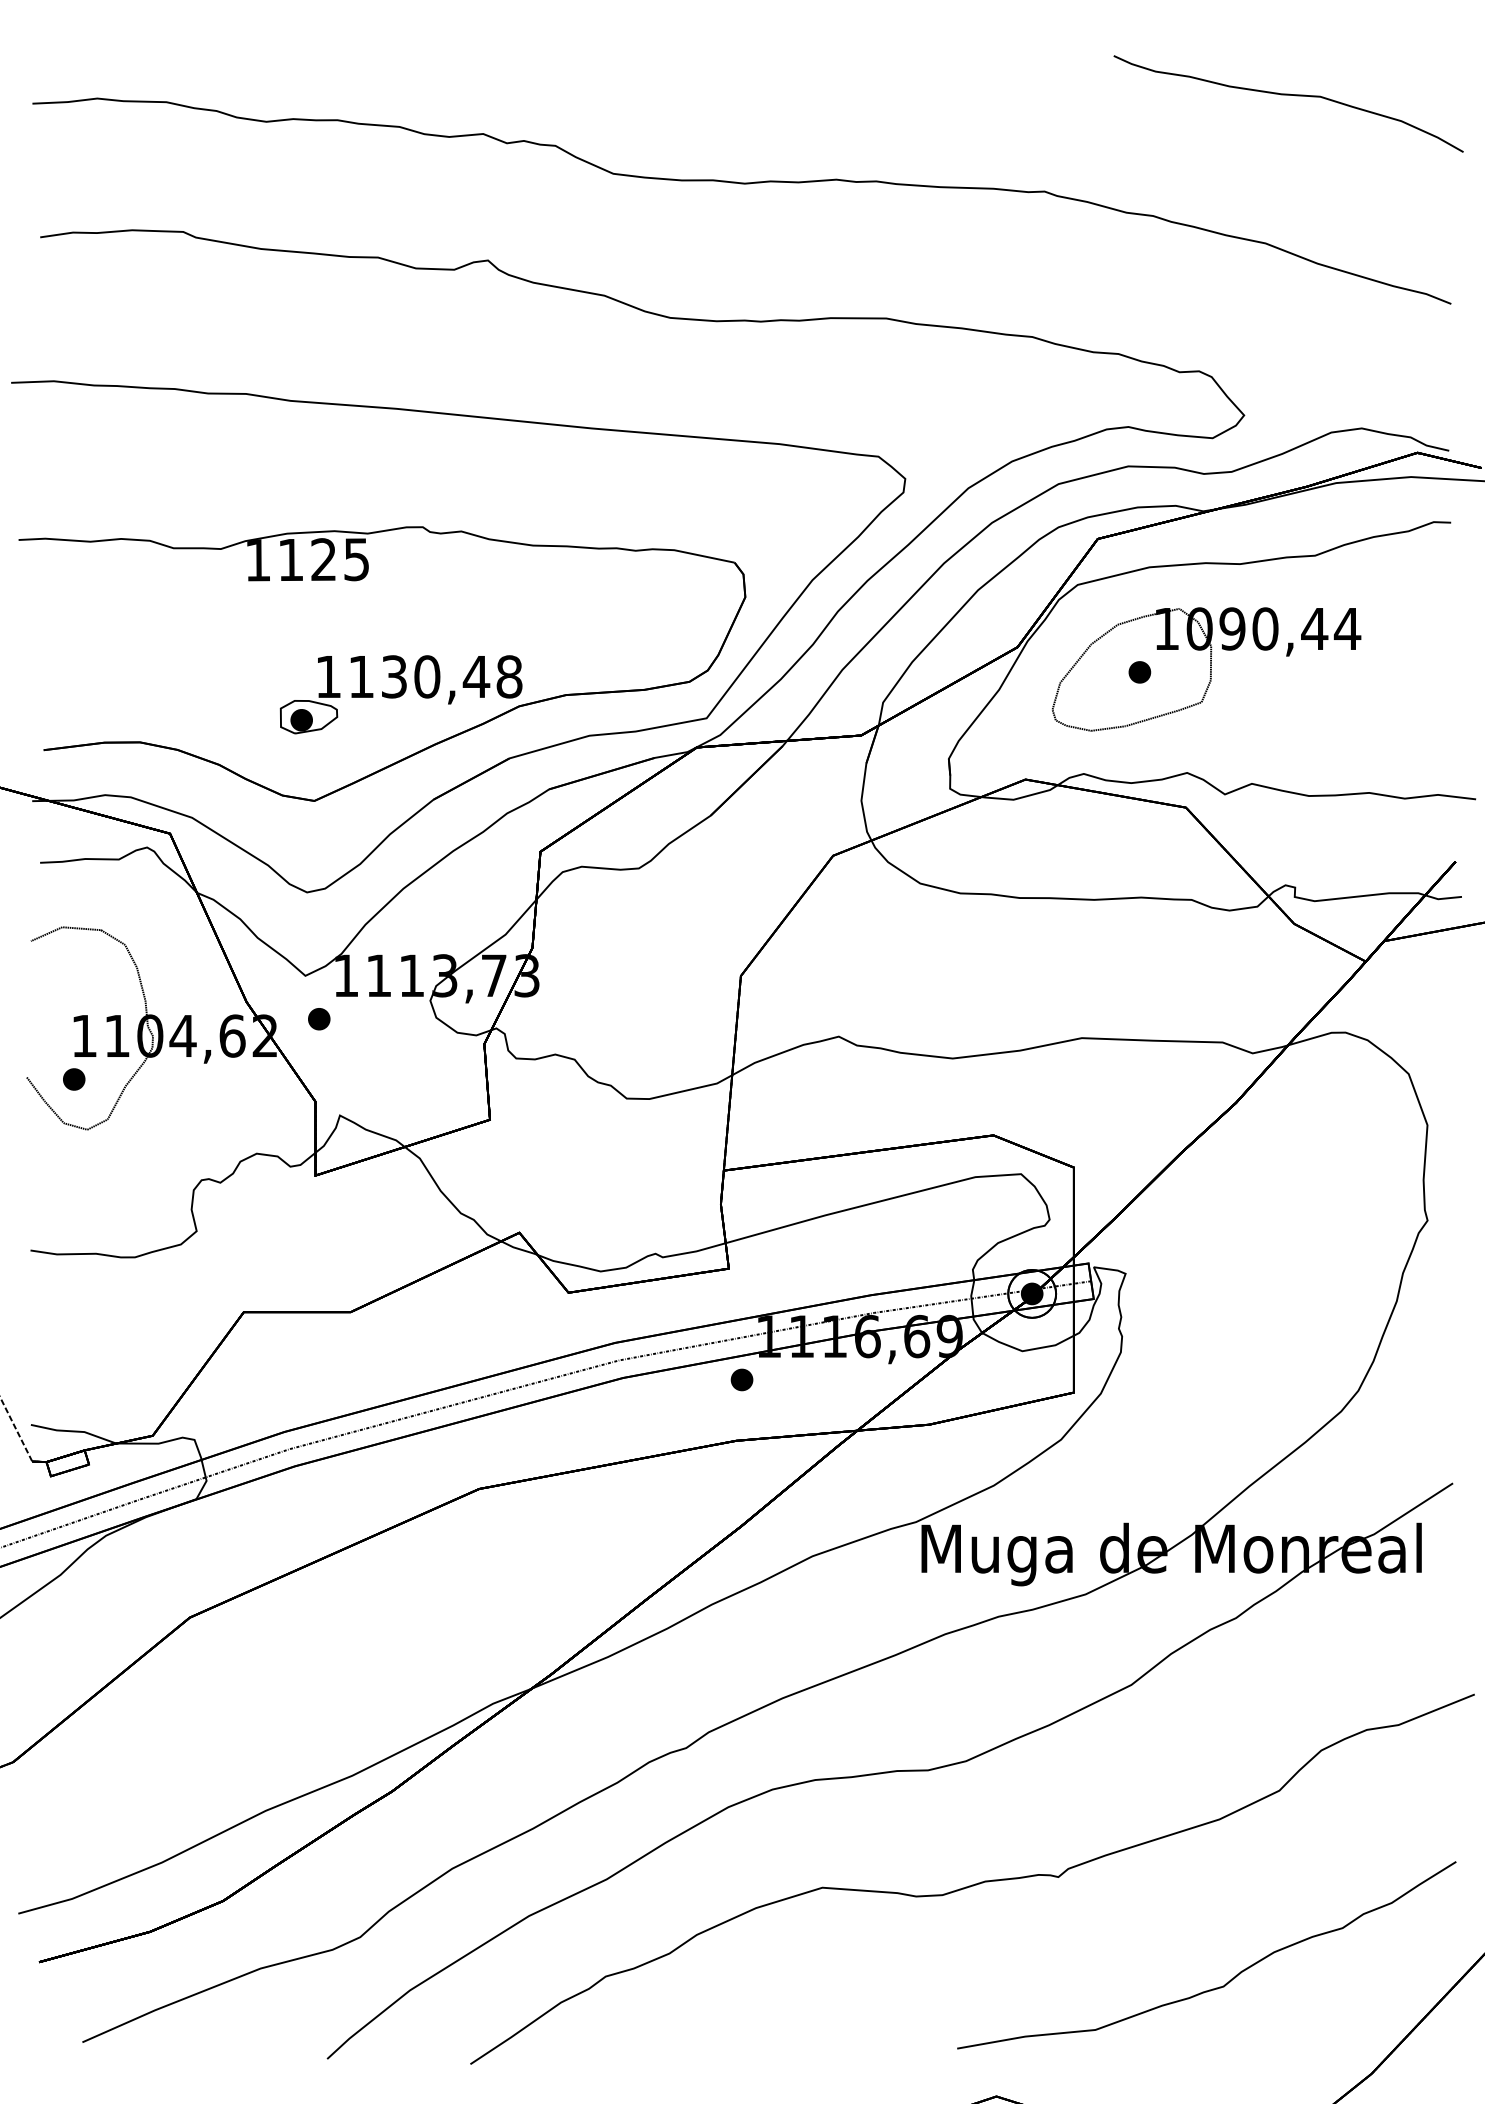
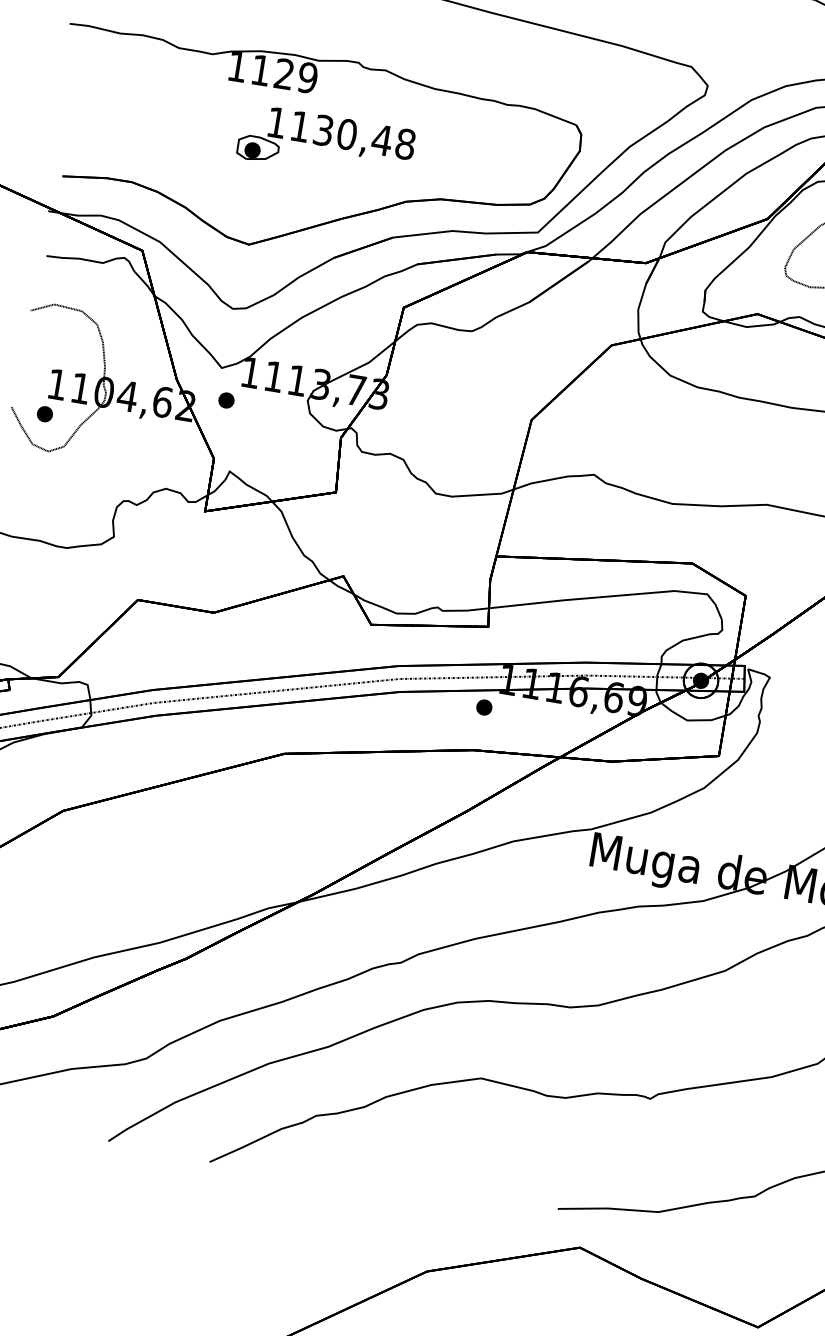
text: (356, 559) -> (307, 77), 1125 -> 1129
part: (400, 694) -> (325, 143), moved

